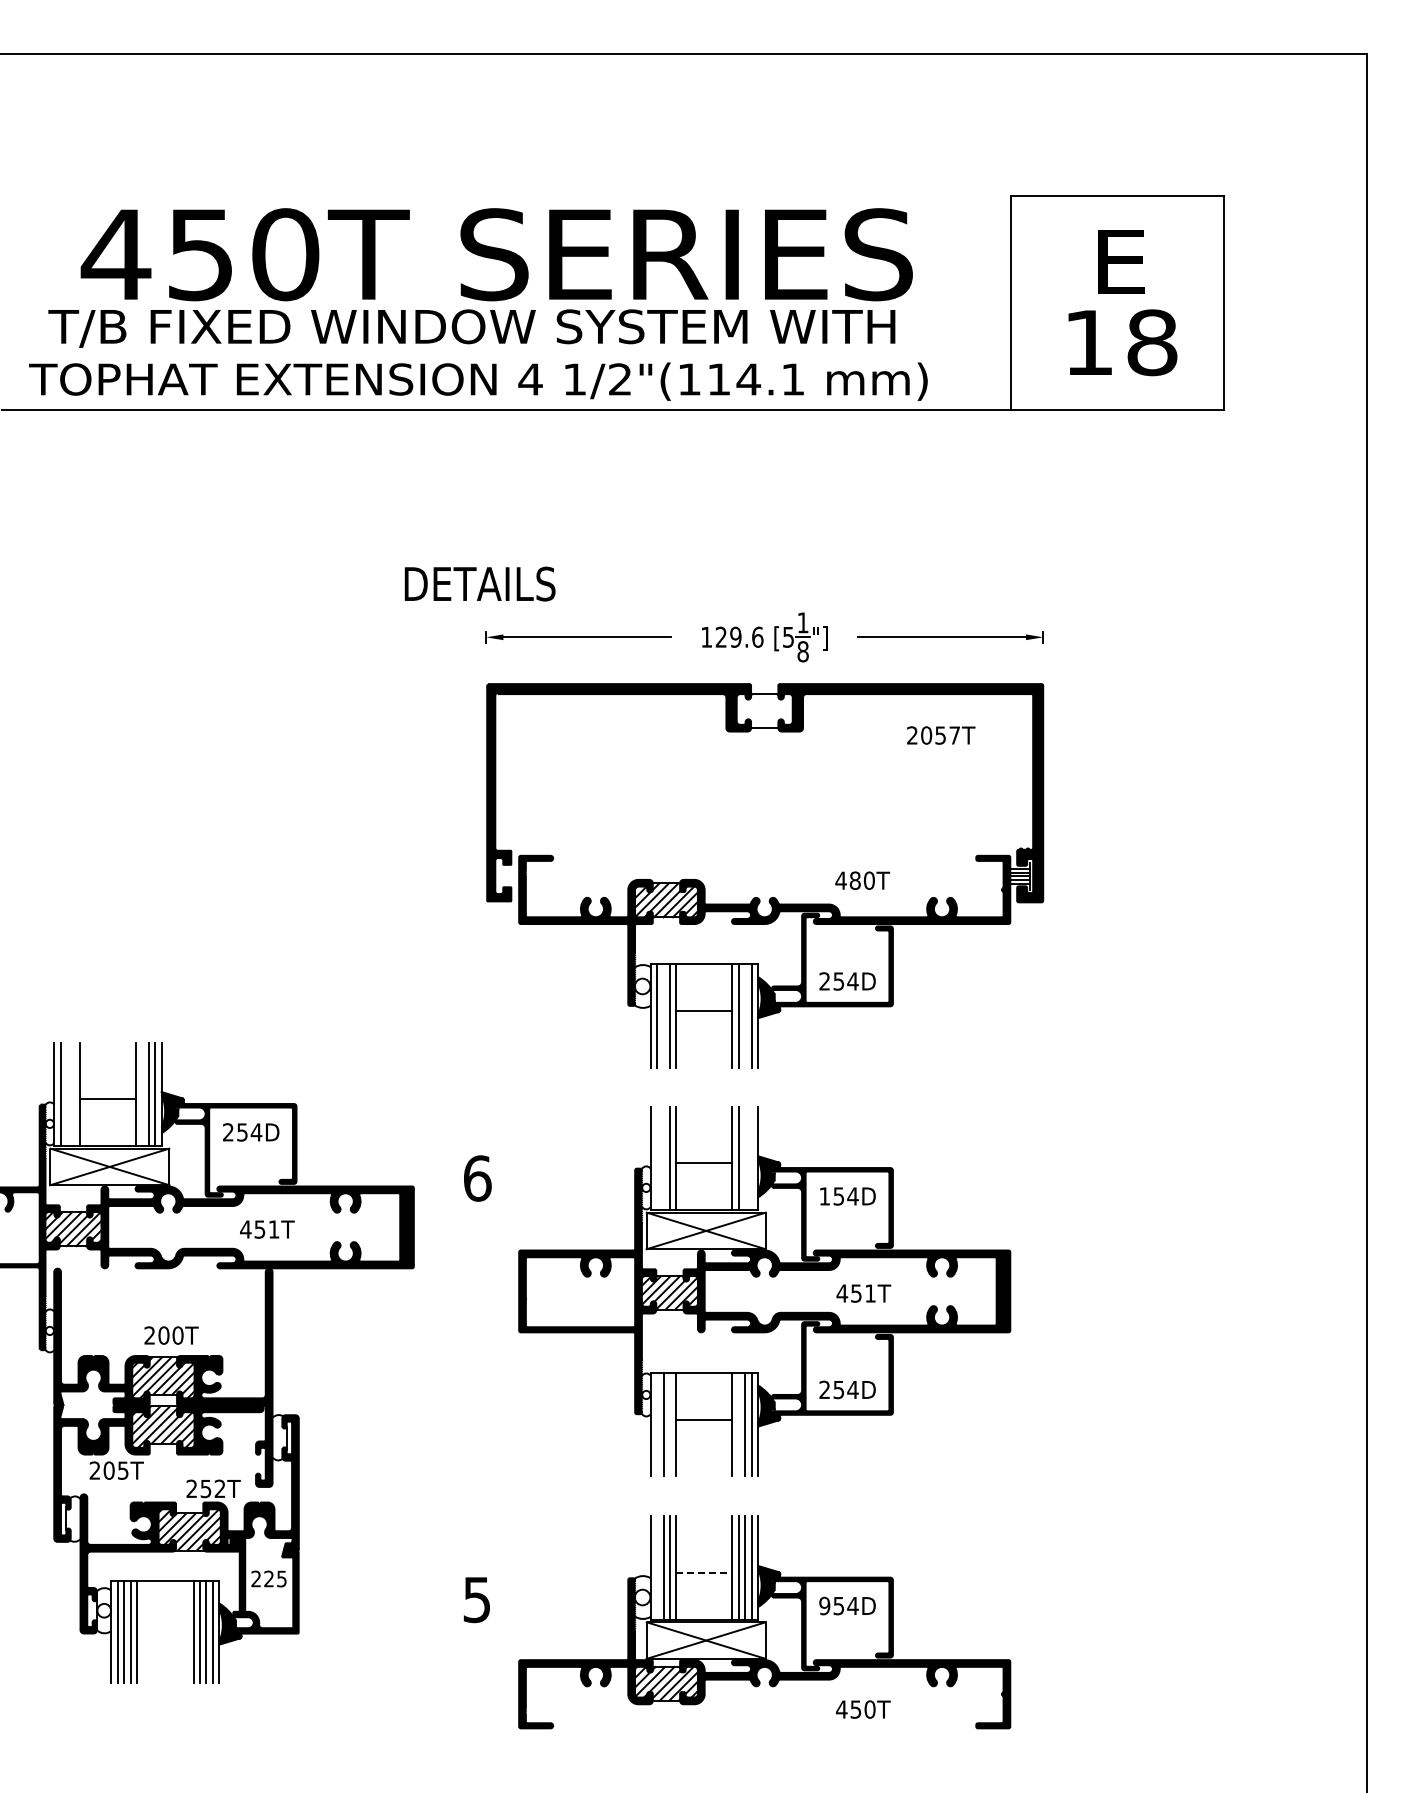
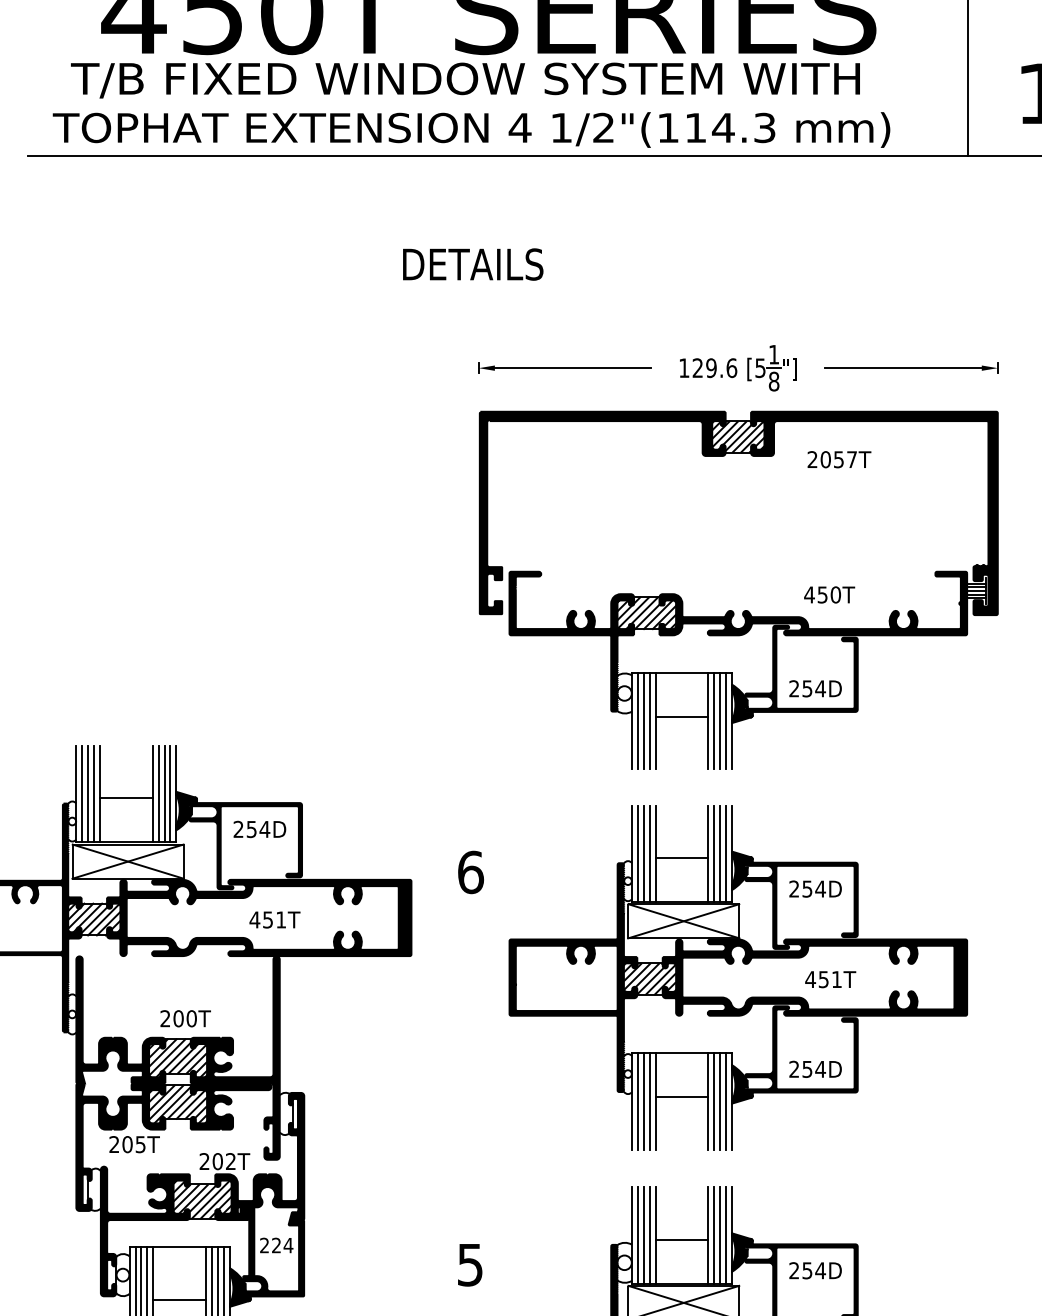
text: (793, 379) -> (765, 127), 1/2"(114.1 -> 1/2"(114.3
text: (479, 583) -> (472, 264), moved
hatch: (764, 711) -> (738, 437), added
text: (941, 735) -> (839, 459), moved
text: (854, 880) -> (821, 594), 480T -> 450T
line: (663, 1015) -> (644, 720), added
line: (745, 1015) -> (720, 720), added
line: (67, 1094) -> (88, 794), added
line: (73, 1094) -> (94, 794), added
line: (142, 1094) -> (158, 794), added
line: (657, 1158) -> (638, 853), added
line: (663, 1158) -> (644, 853), added
line: (745, 1158) -> (720, 853), added
line: (751, 1158) -> (726, 853), added
text: (824, 1196) -> (794, 889), 154D -> 254D
line: (657, 1424) -> (638, 1101), added
line: (669, 1424) -> (649, 1101), added
line: (738, 1424) -> (713, 1101), added
text: (205, 1488) -> (217, 1161), 252T -> 202T
line: (657, 1567) -> (638, 1234), added
line: (704, 1572) -> (682, 1239), dashed -> solid
text: (281, 1578) -> (288, 1245), 225 -> 224
text: (824, 1606) -> (794, 1271), 954D -> 254D
line: (164, 1637) -> (179, 1300), added

